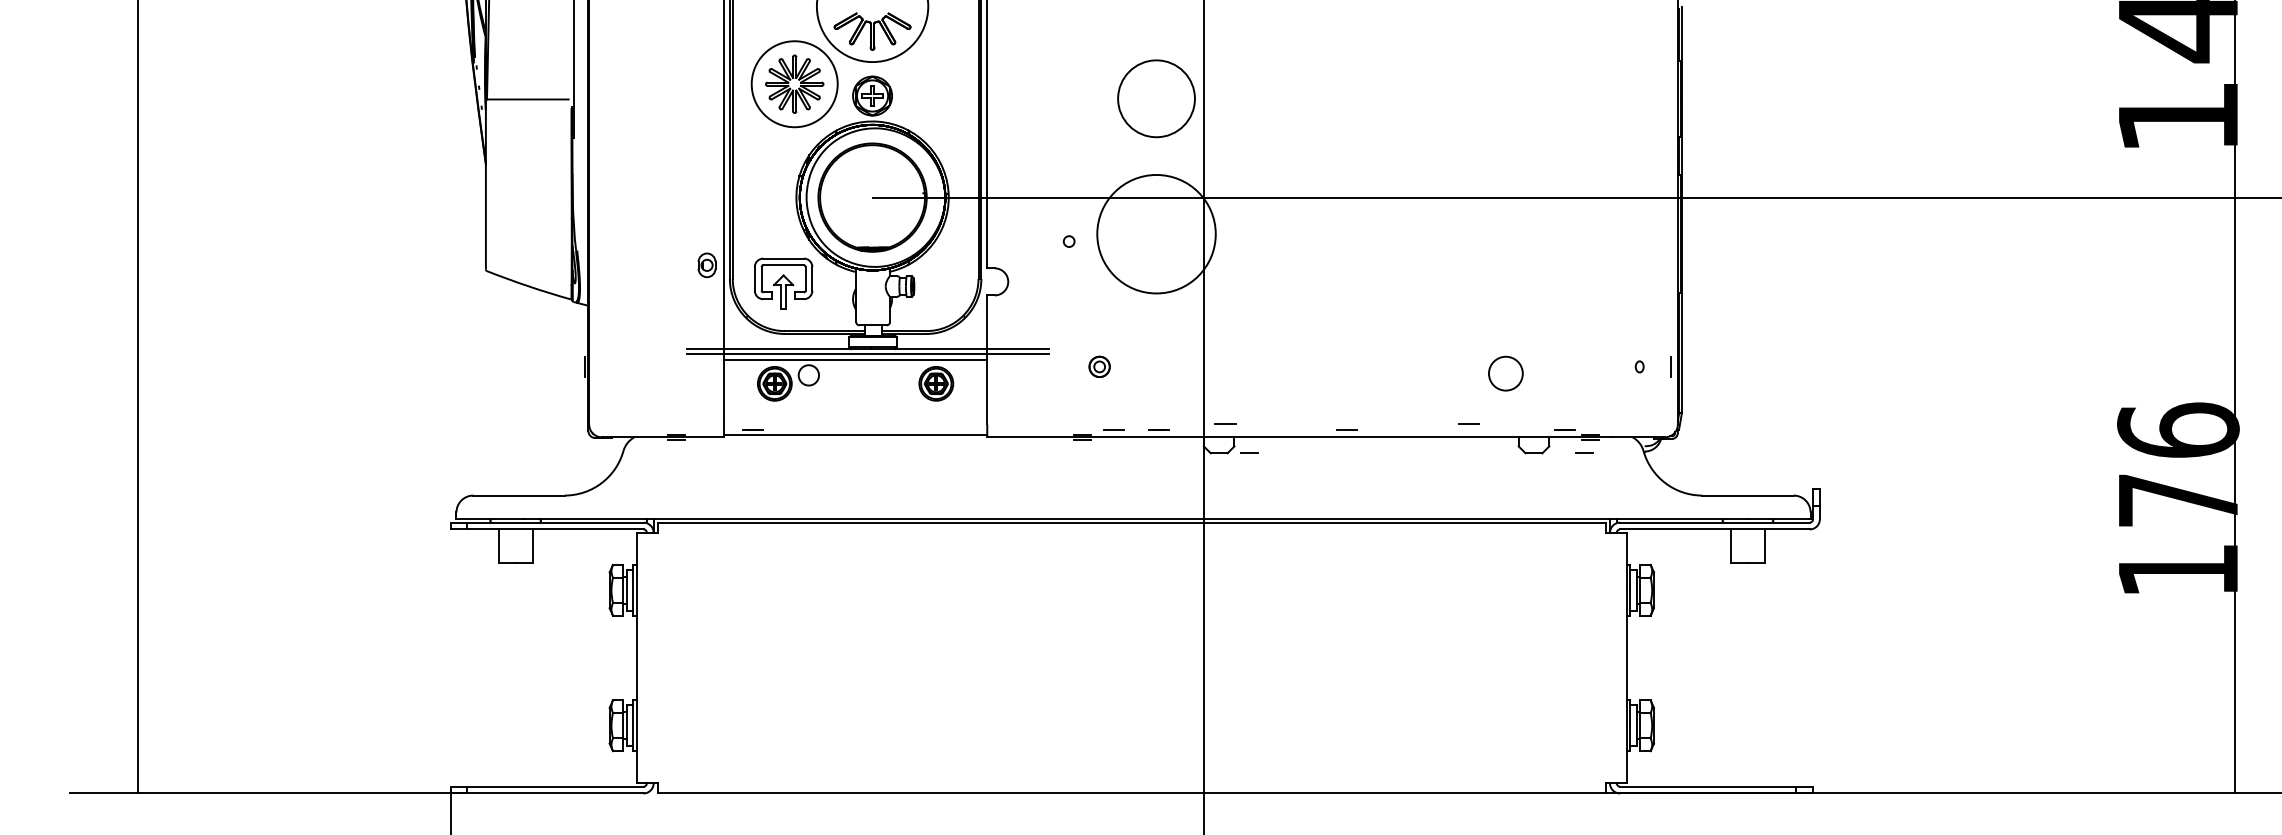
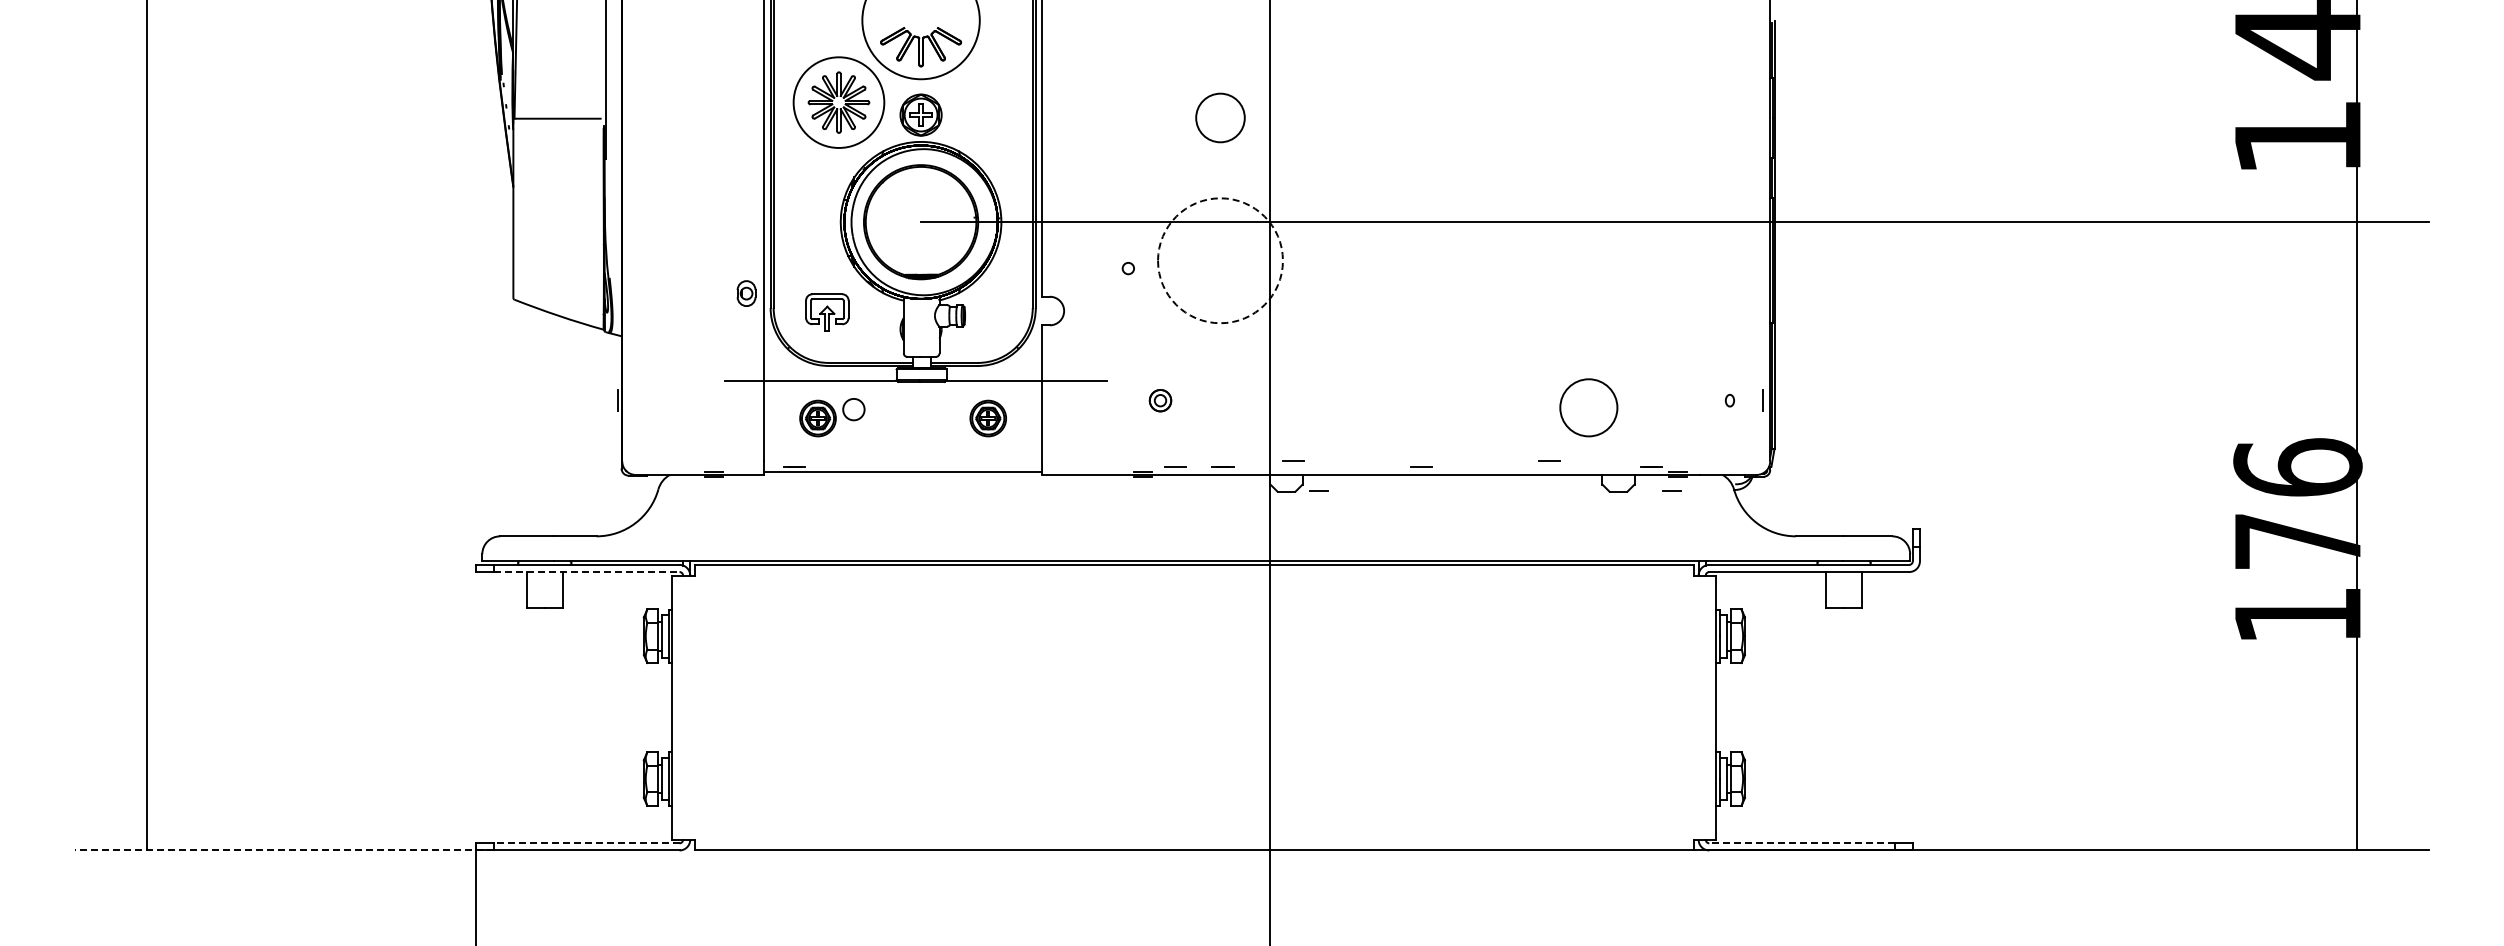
circle: (1156, 98) -> (1220, 117), size x0.6
circle: (1156, 233) -> (1220, 260), solid -> dashed
part: (783, 283) -> (827, 312), size x0.7
line: (867, 353) -> (915, 386), removed
line: (855, 360) -> (903, 393), removed
circle: (1505, 373) -> (1588, 407), size x1.6
line: (555, 529) -> (586, 572), solid -> dashed
line: (555, 786) -> (586, 843), solid -> dashed
line: (1708, 786) -> (1802, 843), solid -> dashed
line: (268, 793) -> (284, 850), solid -> dashed

